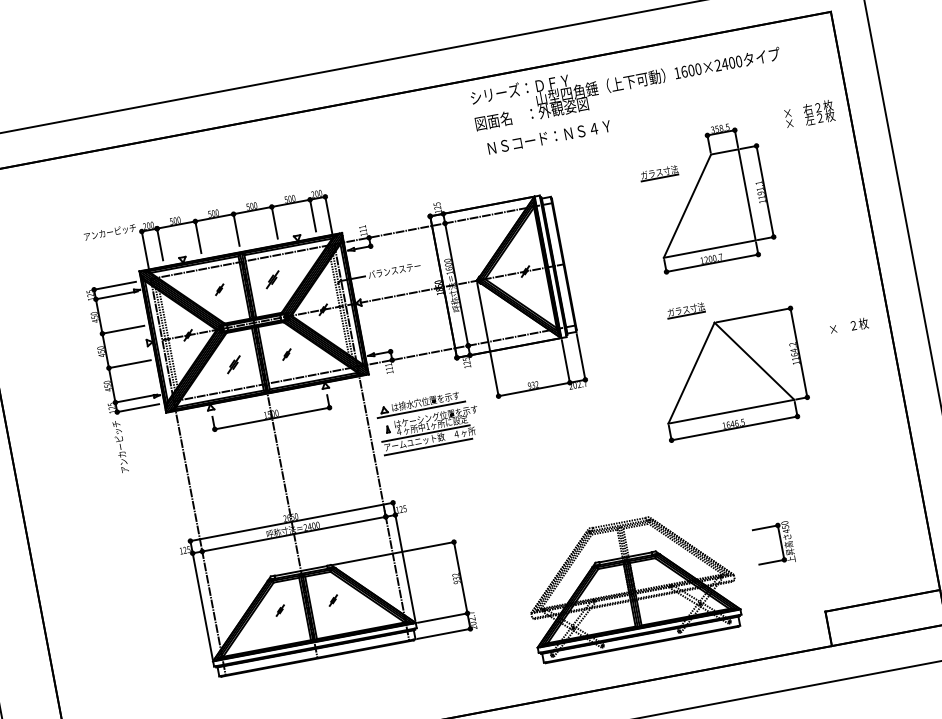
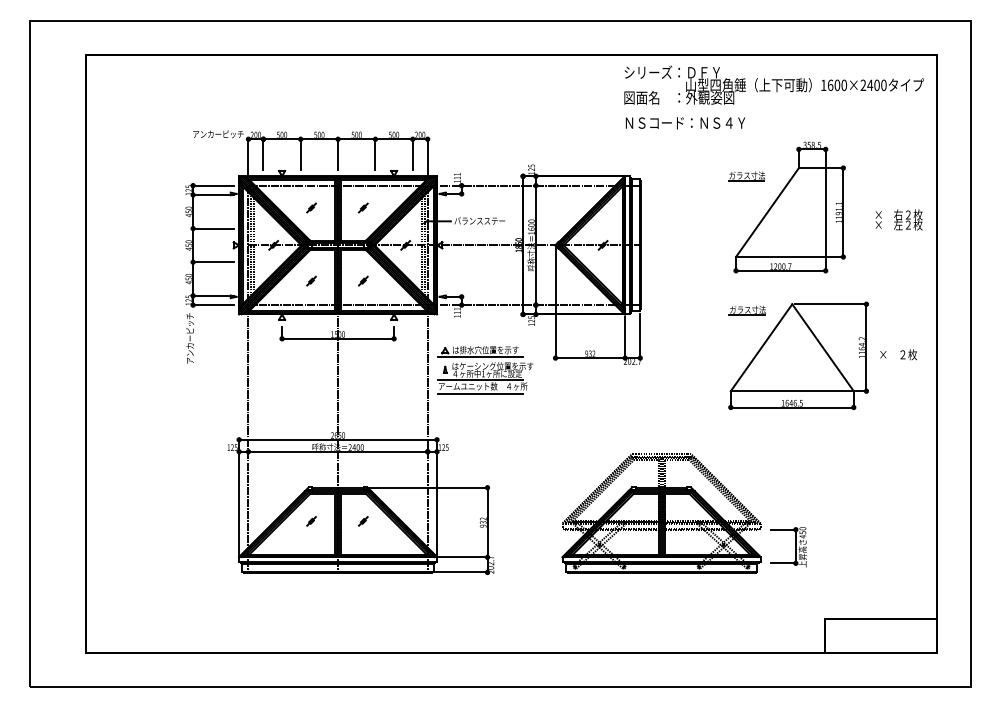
text: (625, 82) -> (773, 84), moved
text: (809, 114) -> (898, 219), moved
text: (549, 137) -> (685, 123), moved
part: (272, 279) -> (363, 207), size x0.62
part: (233, 363) -> (311, 280), size x0.62
part: (730, 373) -> (798, 355), moved
part: (630, 583) -> (661, 513), moved

